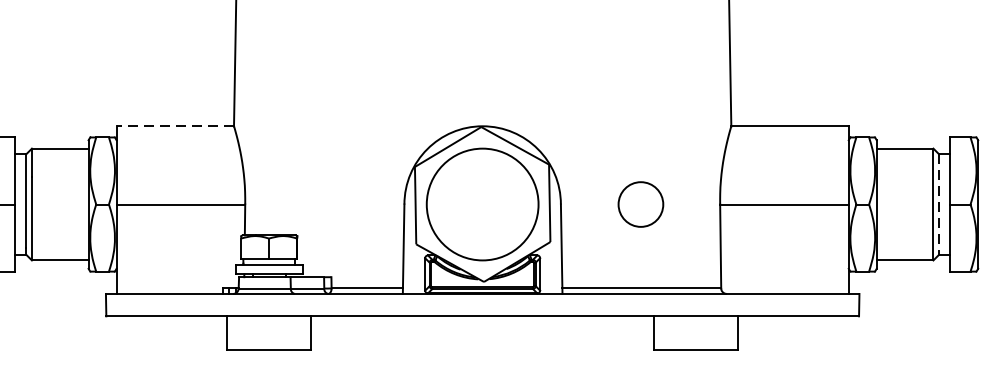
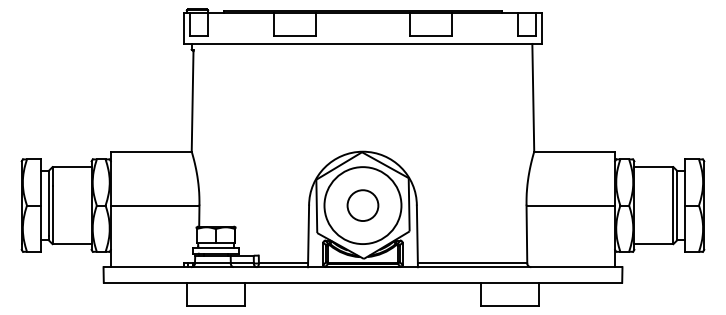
line: (174, 125) -> (150, 151), dashed -> solid
circle: (640, 204) -> (362, 205), moved
line: (939, 204) -> (677, 205), dashed -> solid

